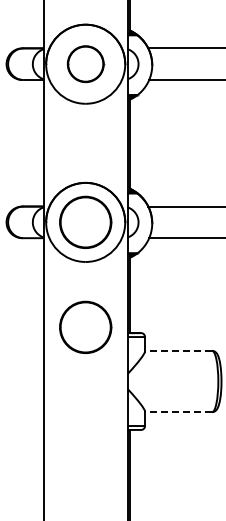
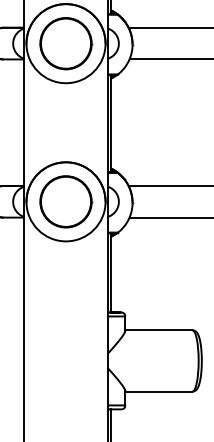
part: (85, 63) -> (65, 42), size x1.43
part: (85, 326) -> (65, 305), removed
line: (178, 350) -> (158, 329), dashed -> solid
line: (178, 412) -> (158, 391), dashed -> solid

